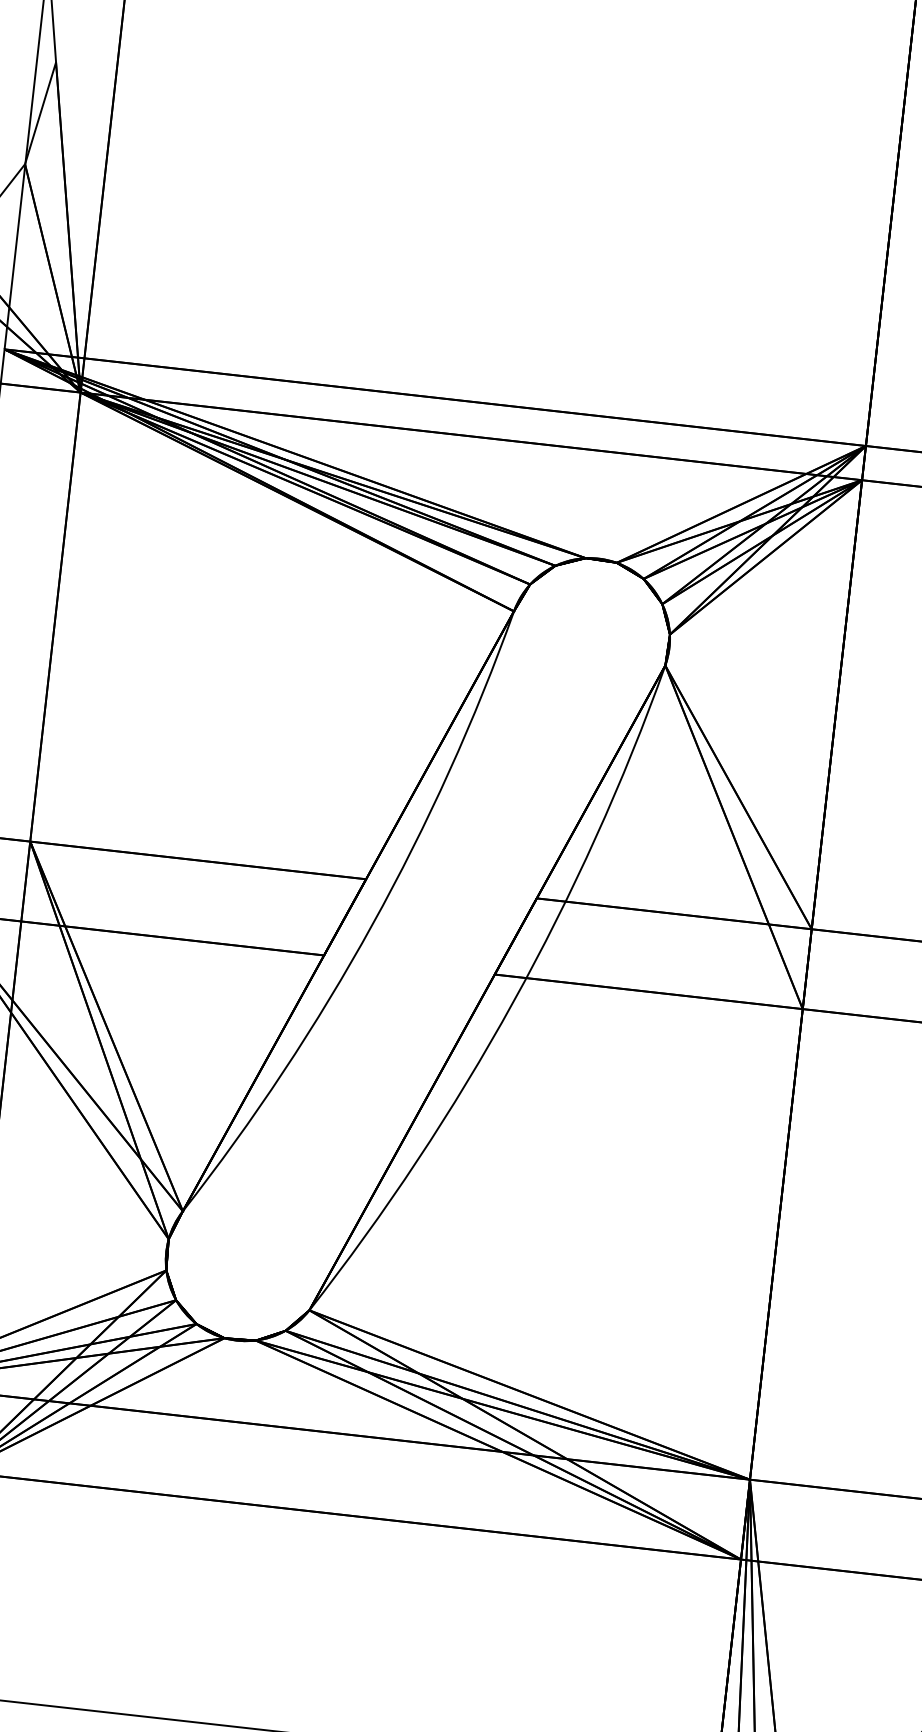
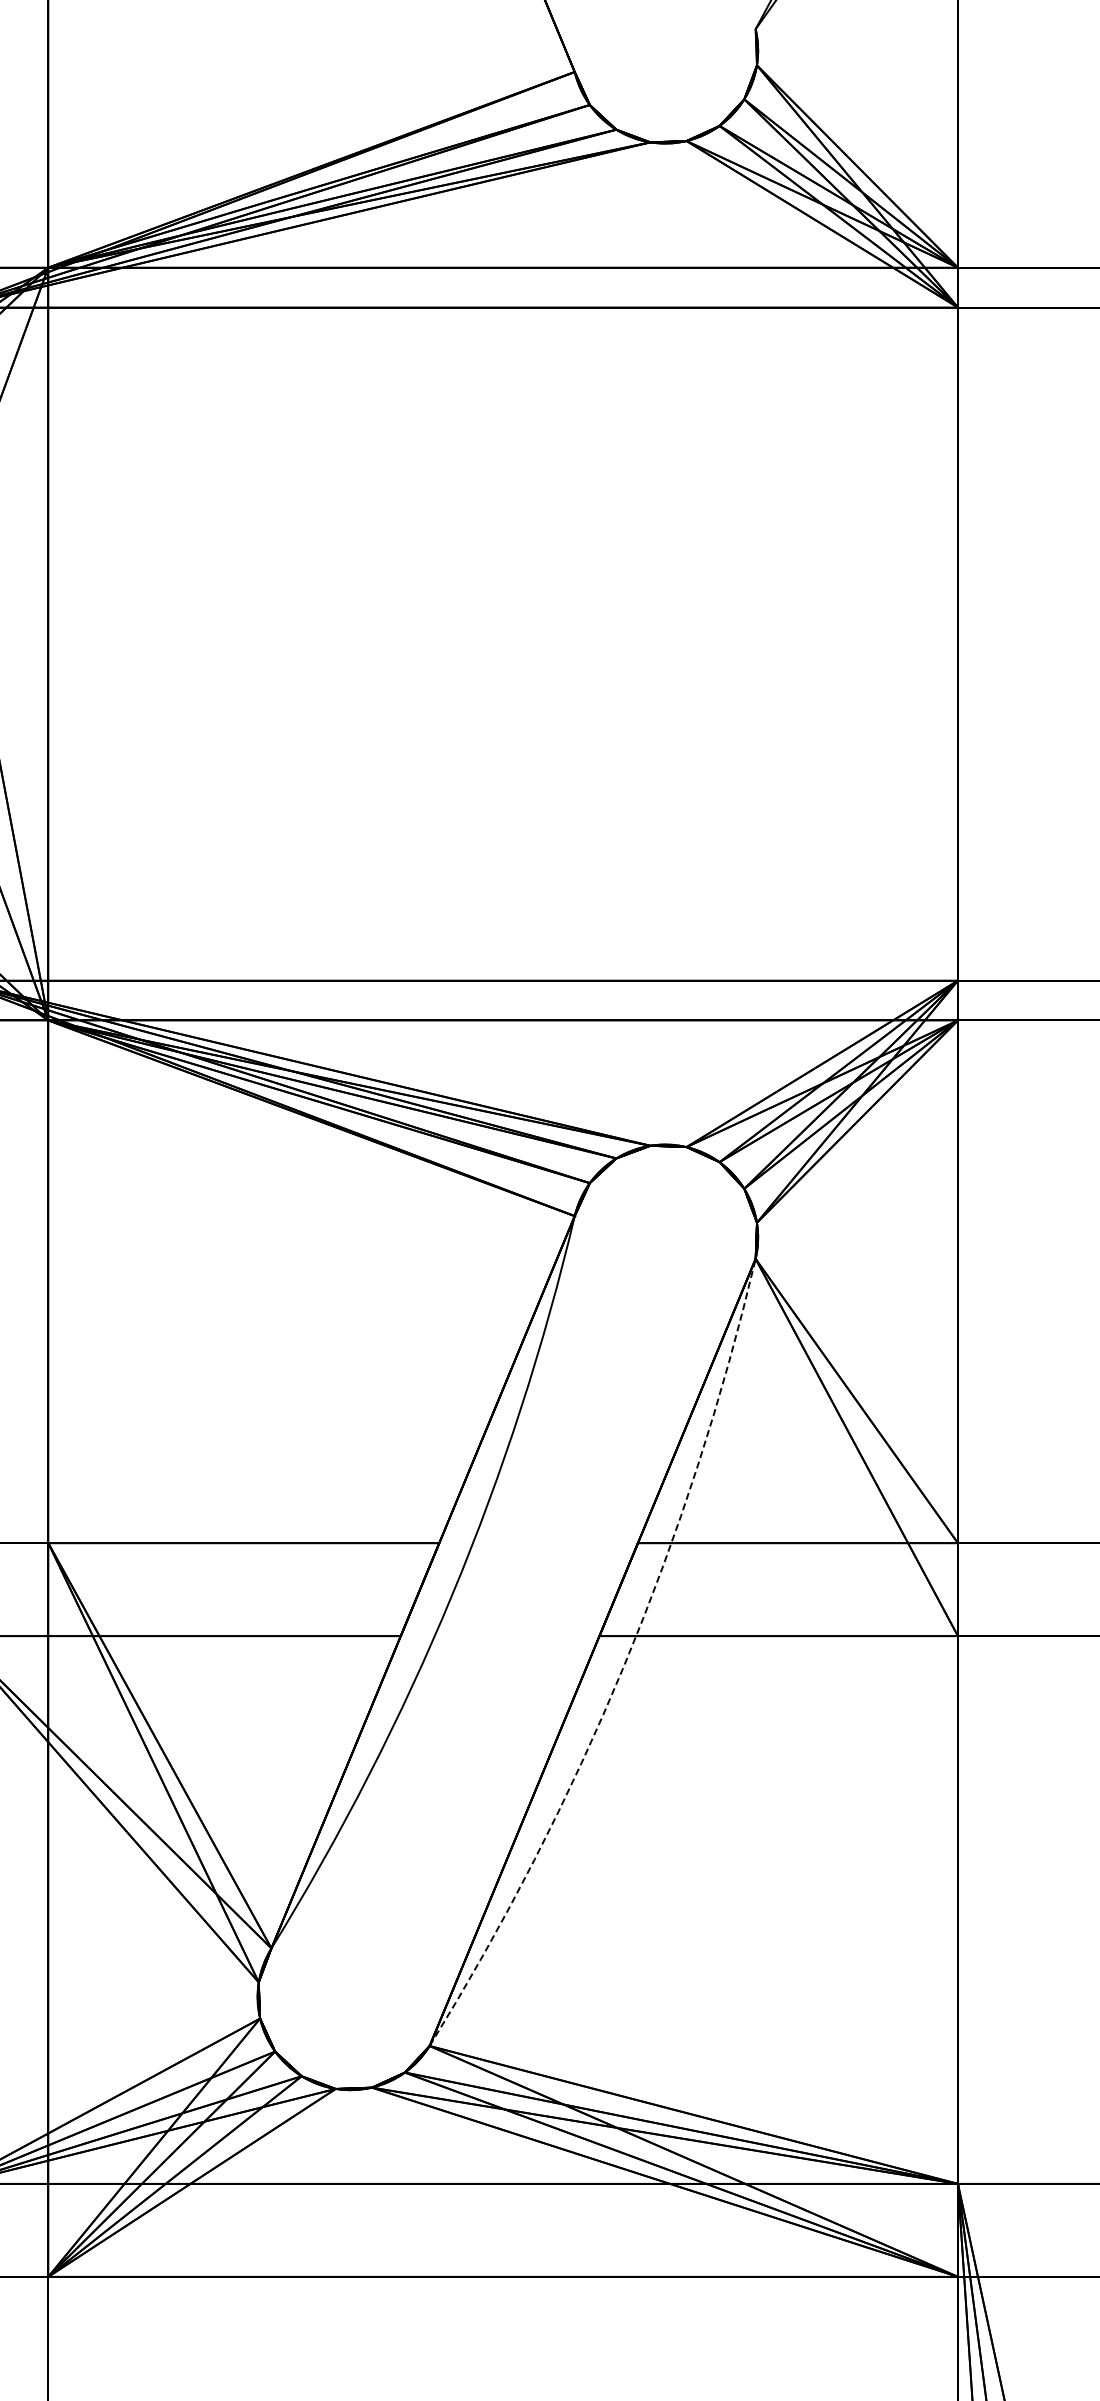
arc: (513, 1002) -> (624, 1665), solid -> dashed

